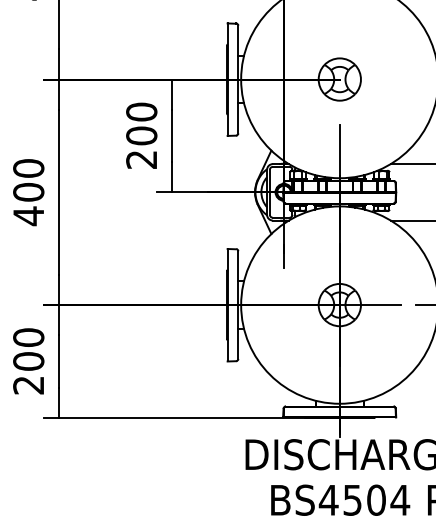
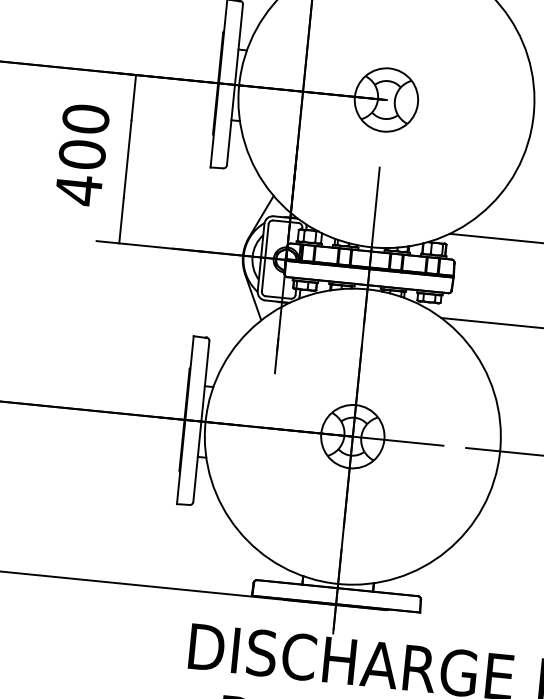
text: (141, 159) -> (78, 189), 200 -> 400

